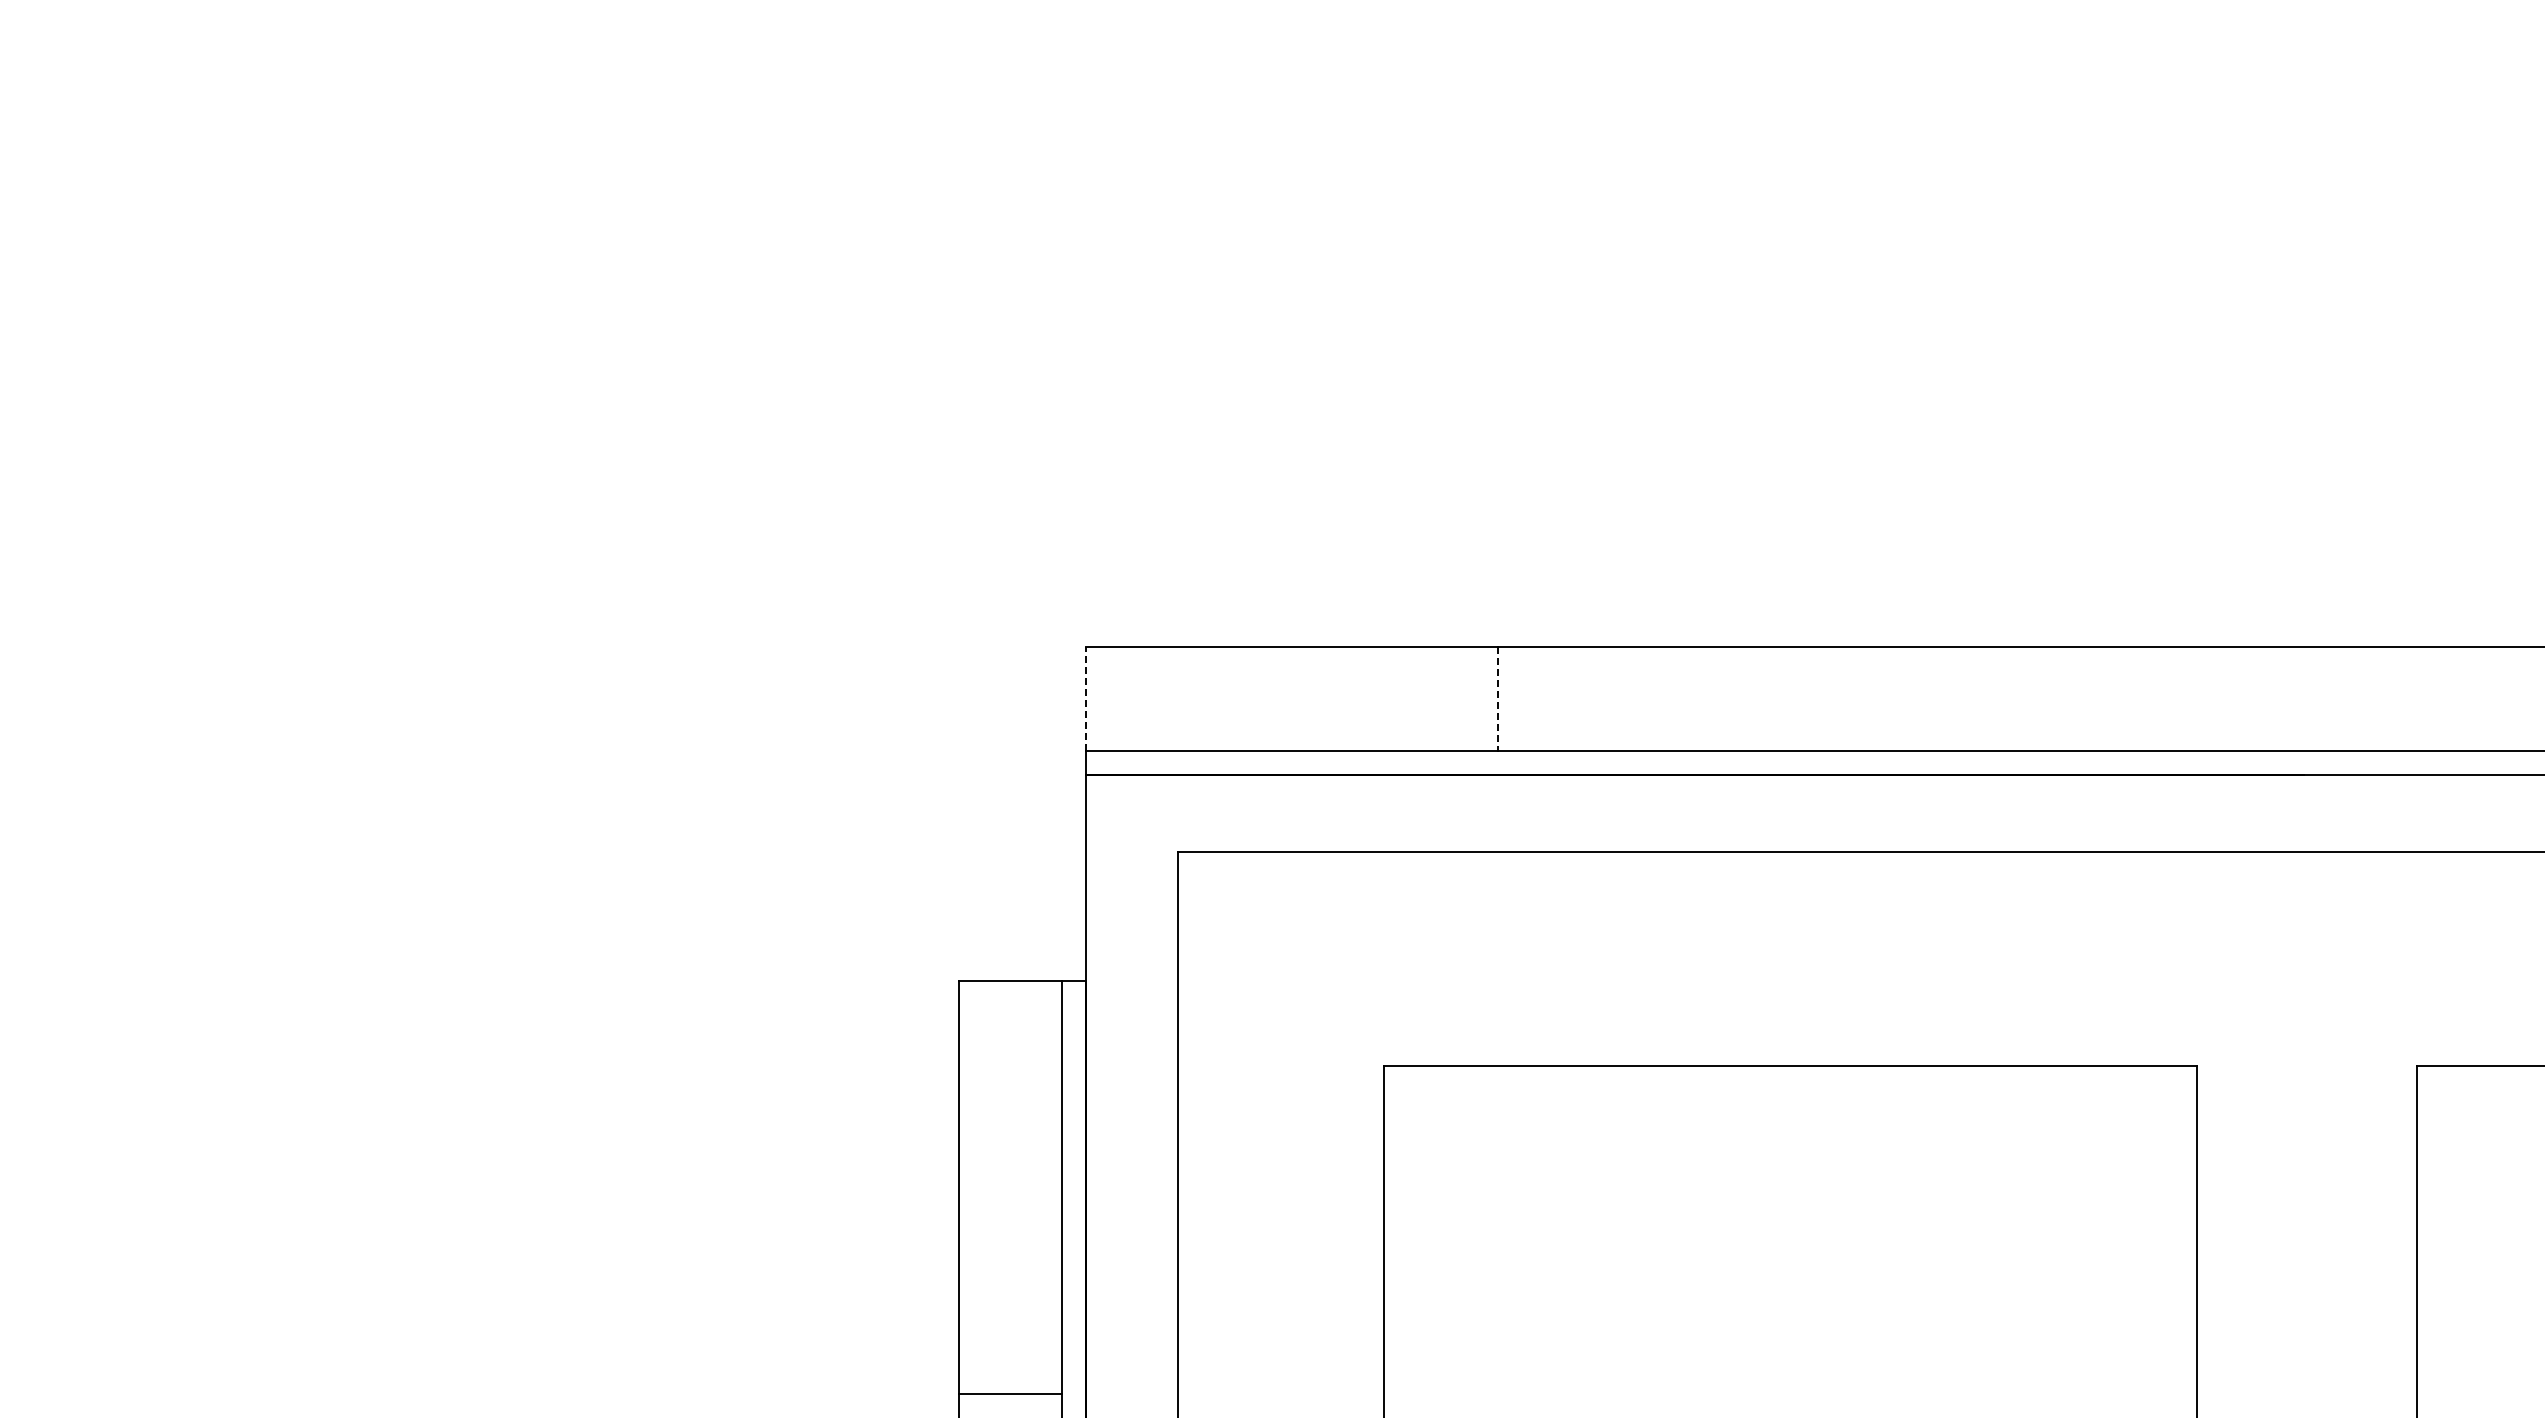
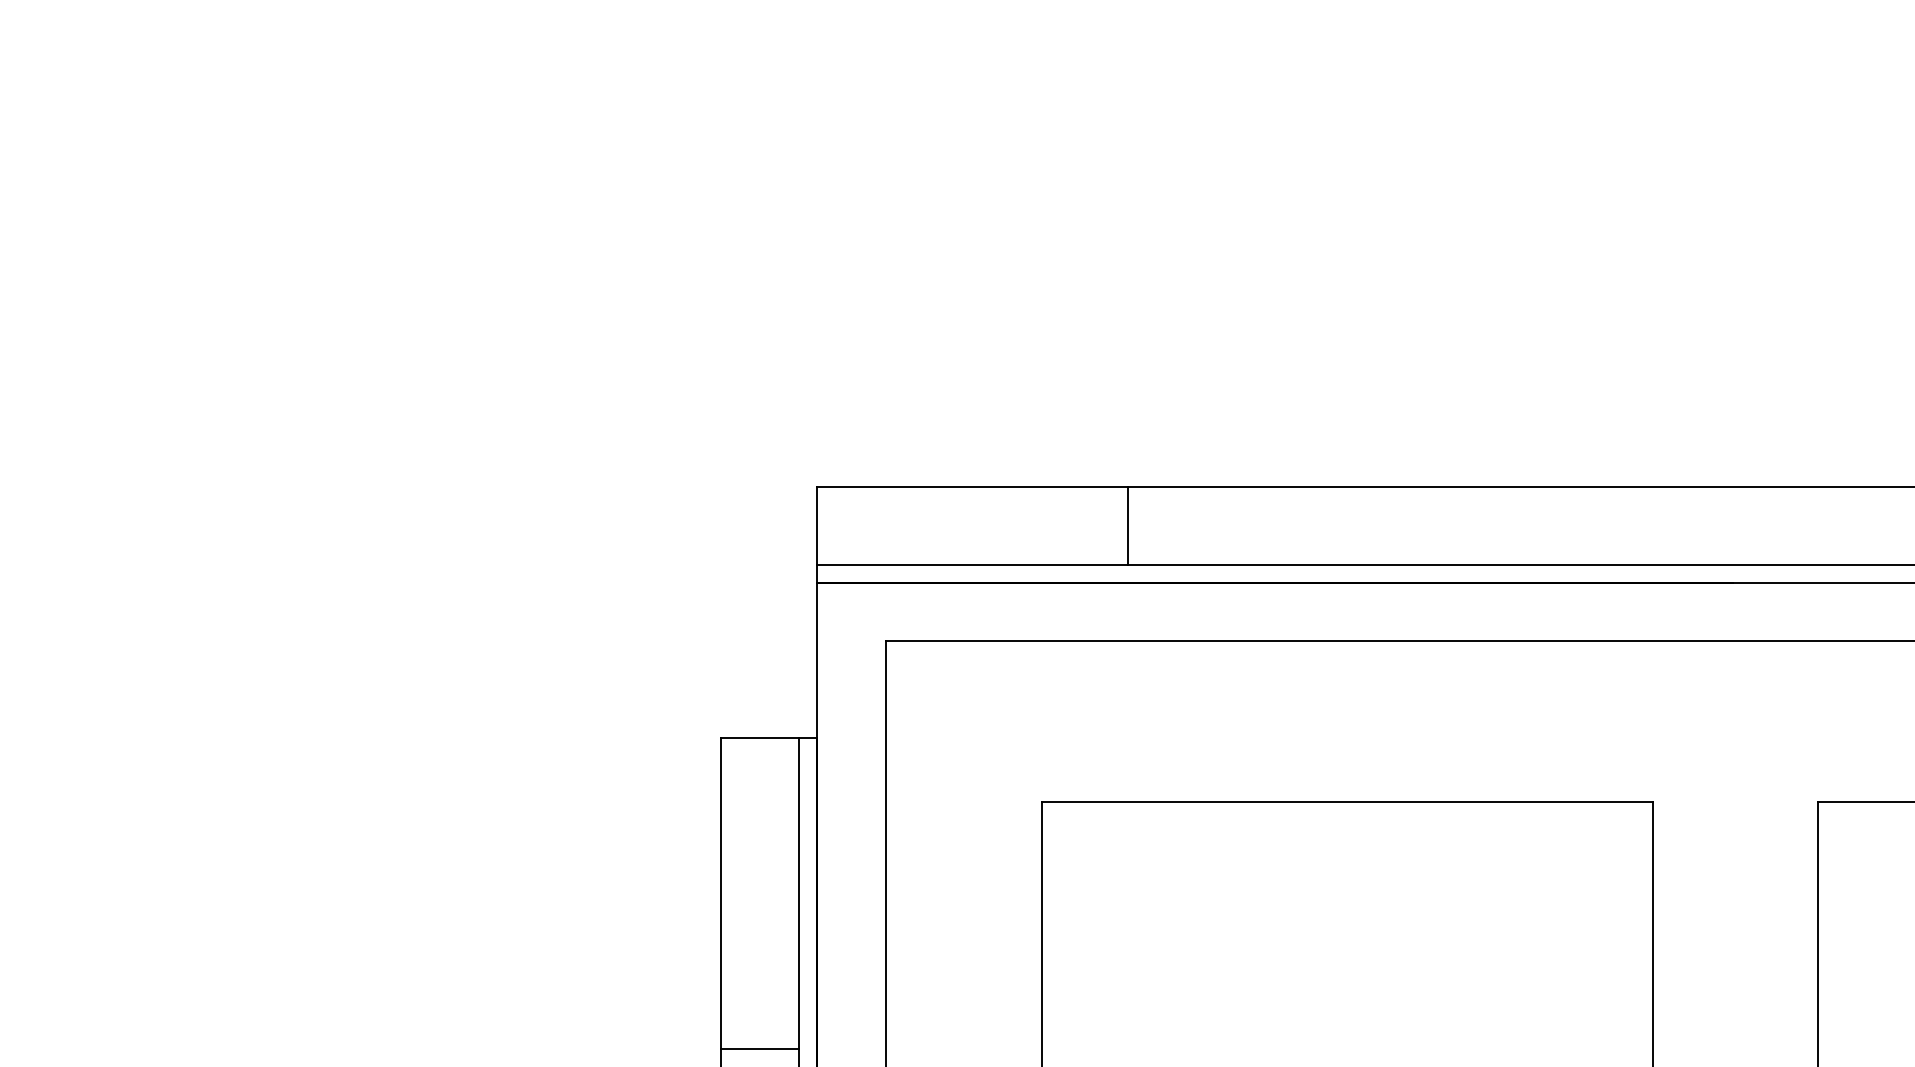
line: (1085, 699) -> (816, 526), dashed -> solid
line: (1498, 699) -> (1127, 526), dashed -> solid

